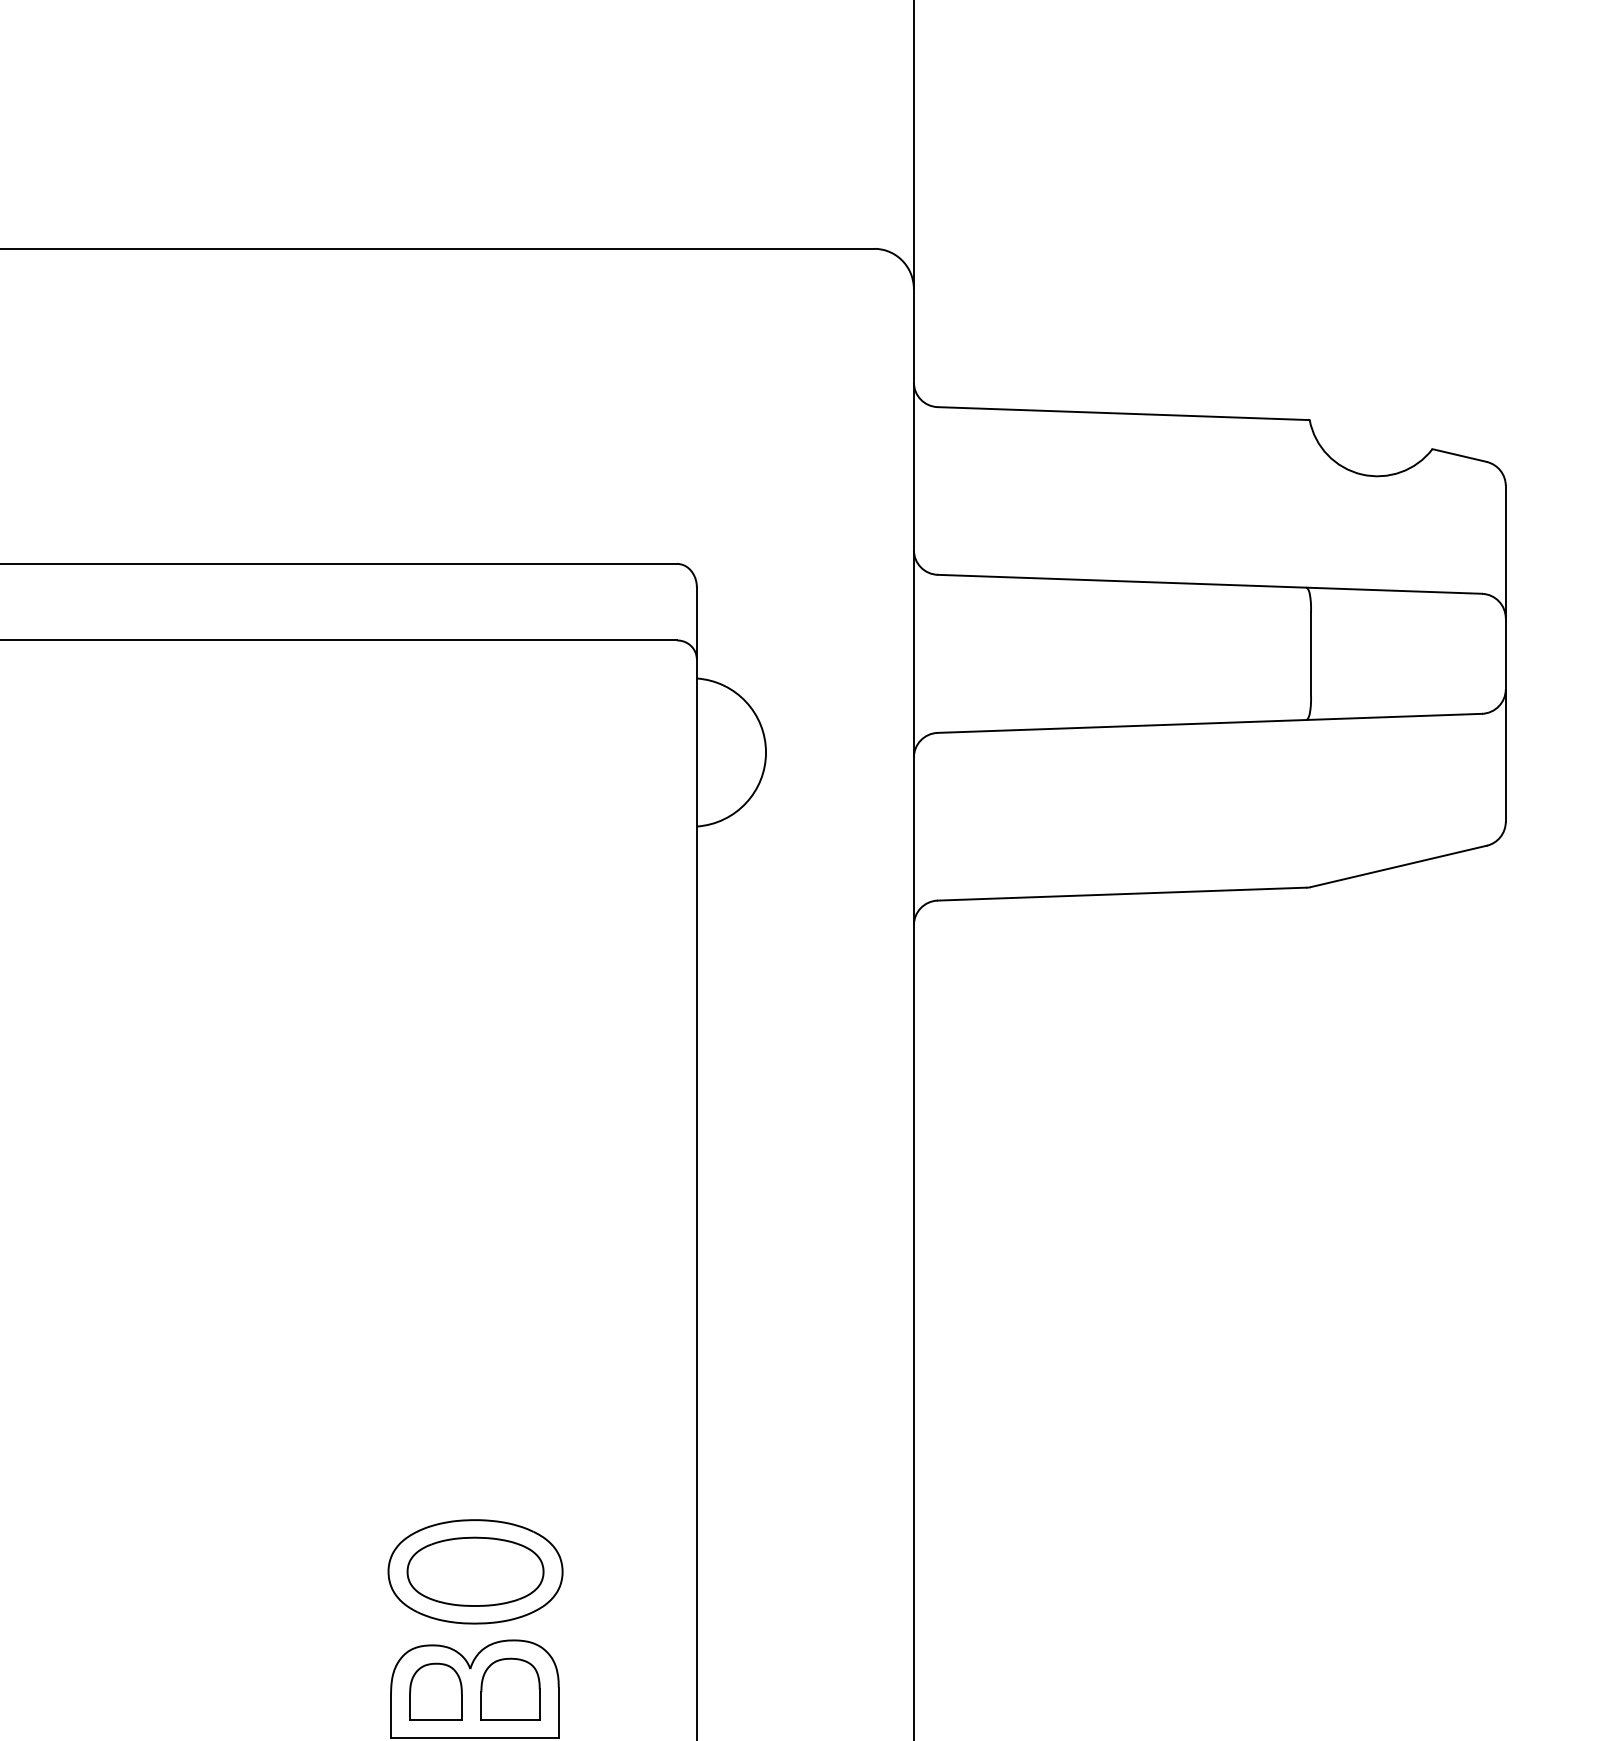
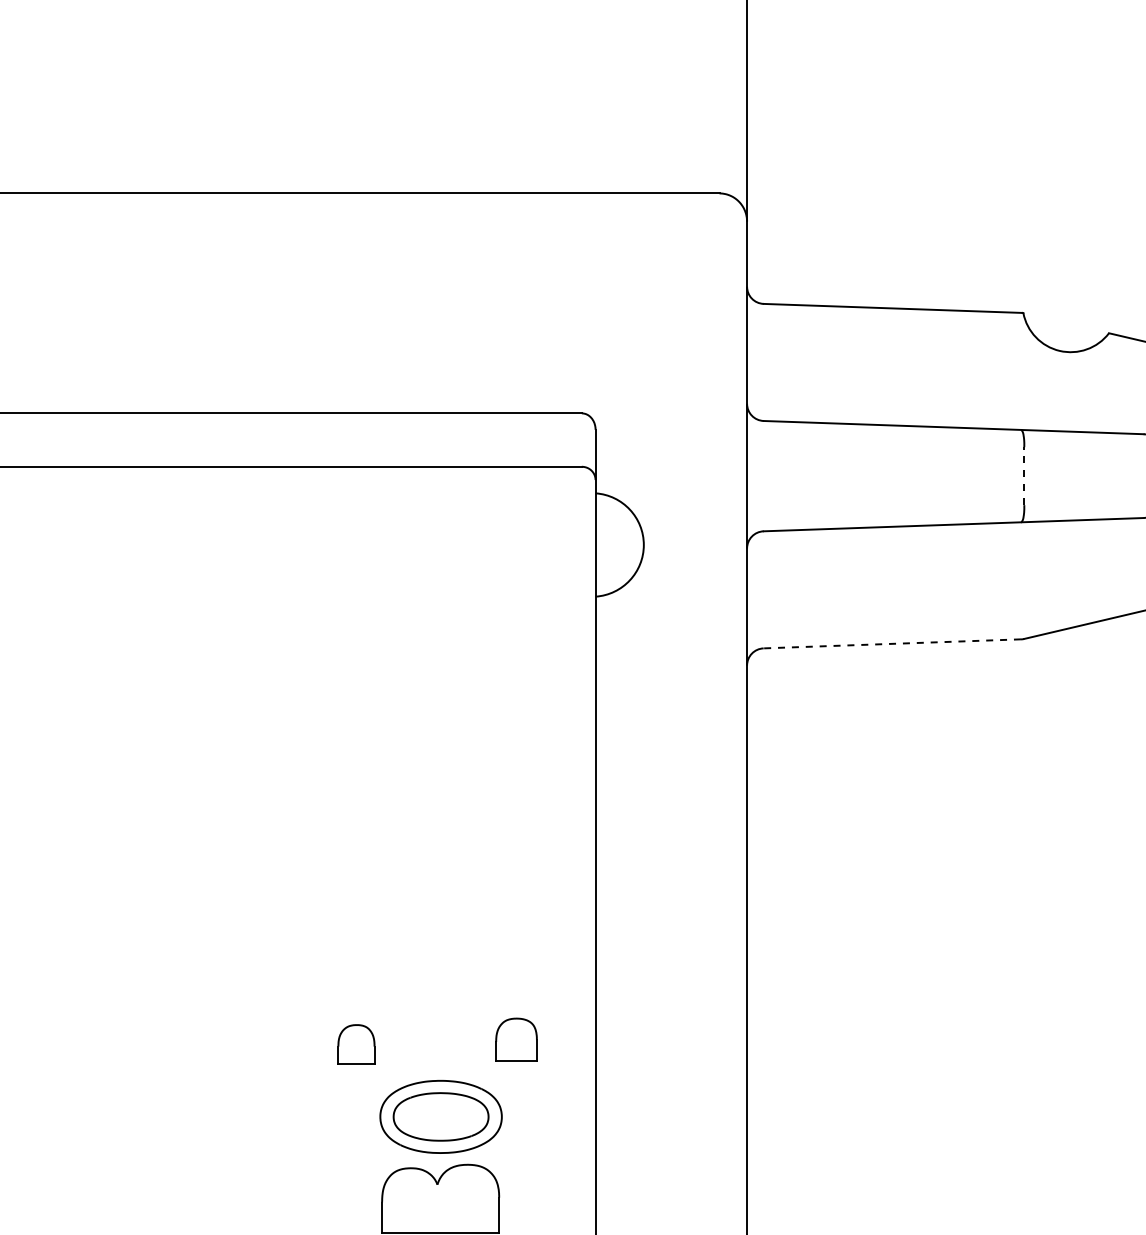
line: (1311, 654) -> (1024, 476), solid -> dashed
line: (1122, 893) -> (892, 643), solid -> dashed
part: (510, 1688) -> (516, 1039), moved
part: (436, 1691) -> (356, 1044), moved

